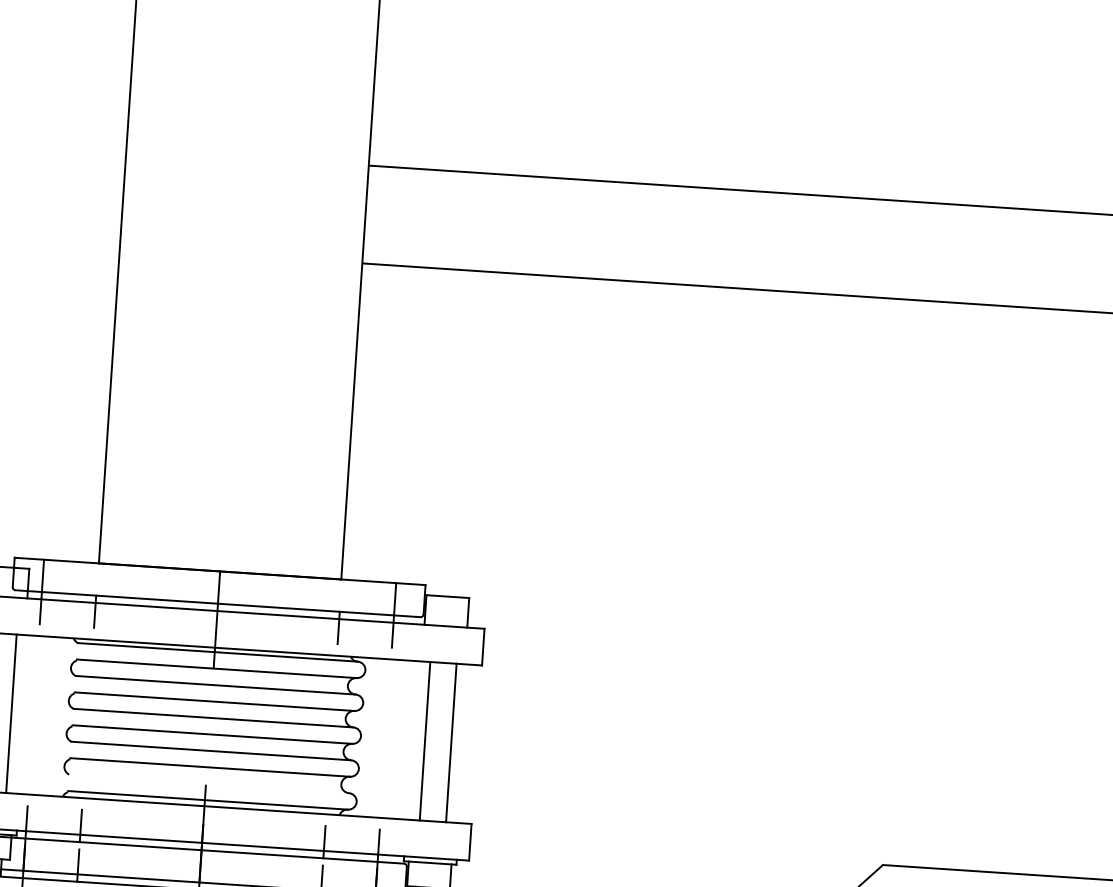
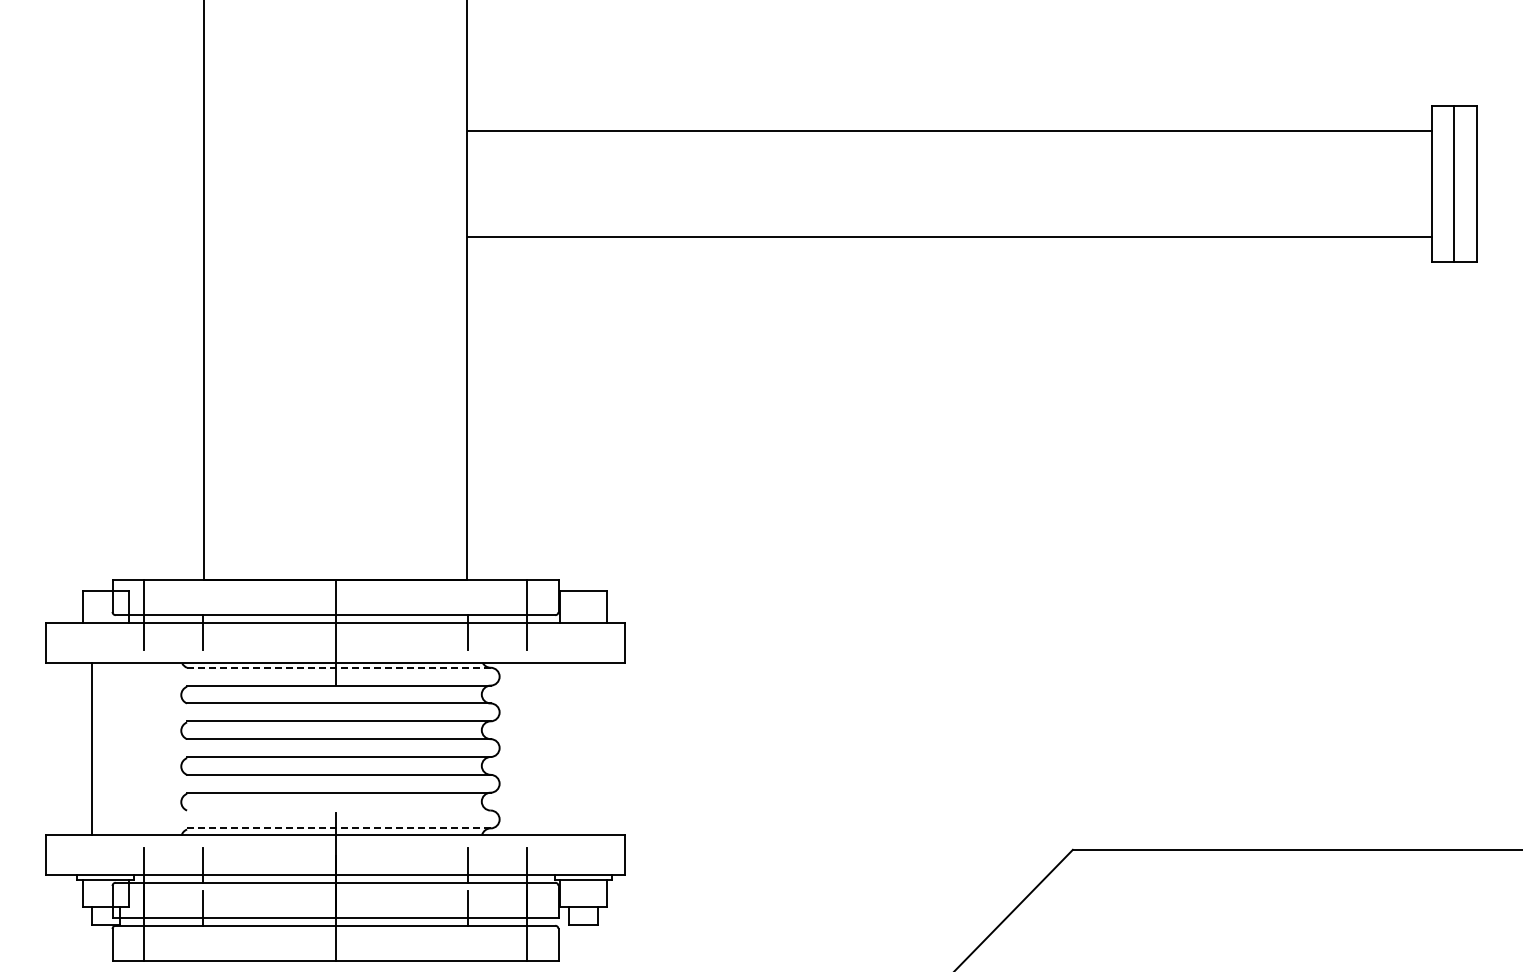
line: (217, 652) -> (338, 667), solid -> dashed
line: (11, 713) -> (120, 748), removed
line: (425, 740) -> (569, 748), removed
line: (451, 742) -> (597, 748), removed
line: (207, 800) -> (338, 828), solid -> dashed

